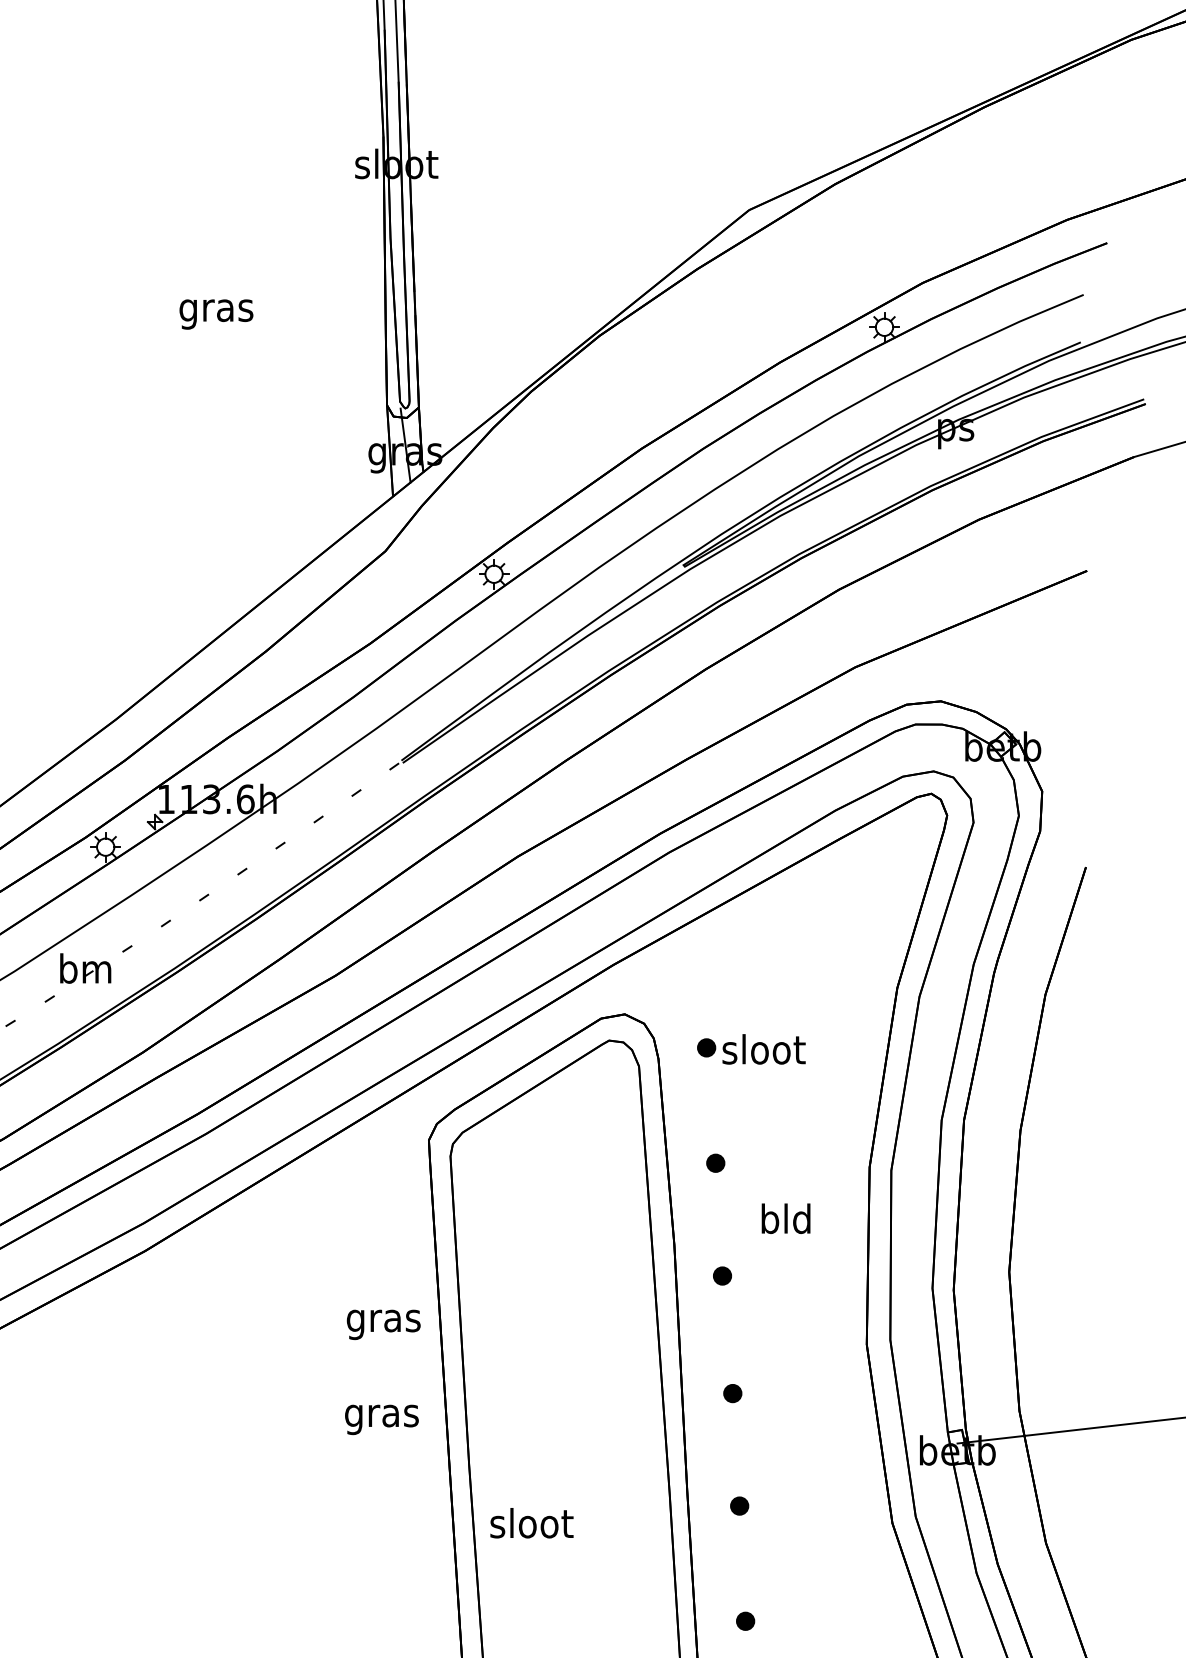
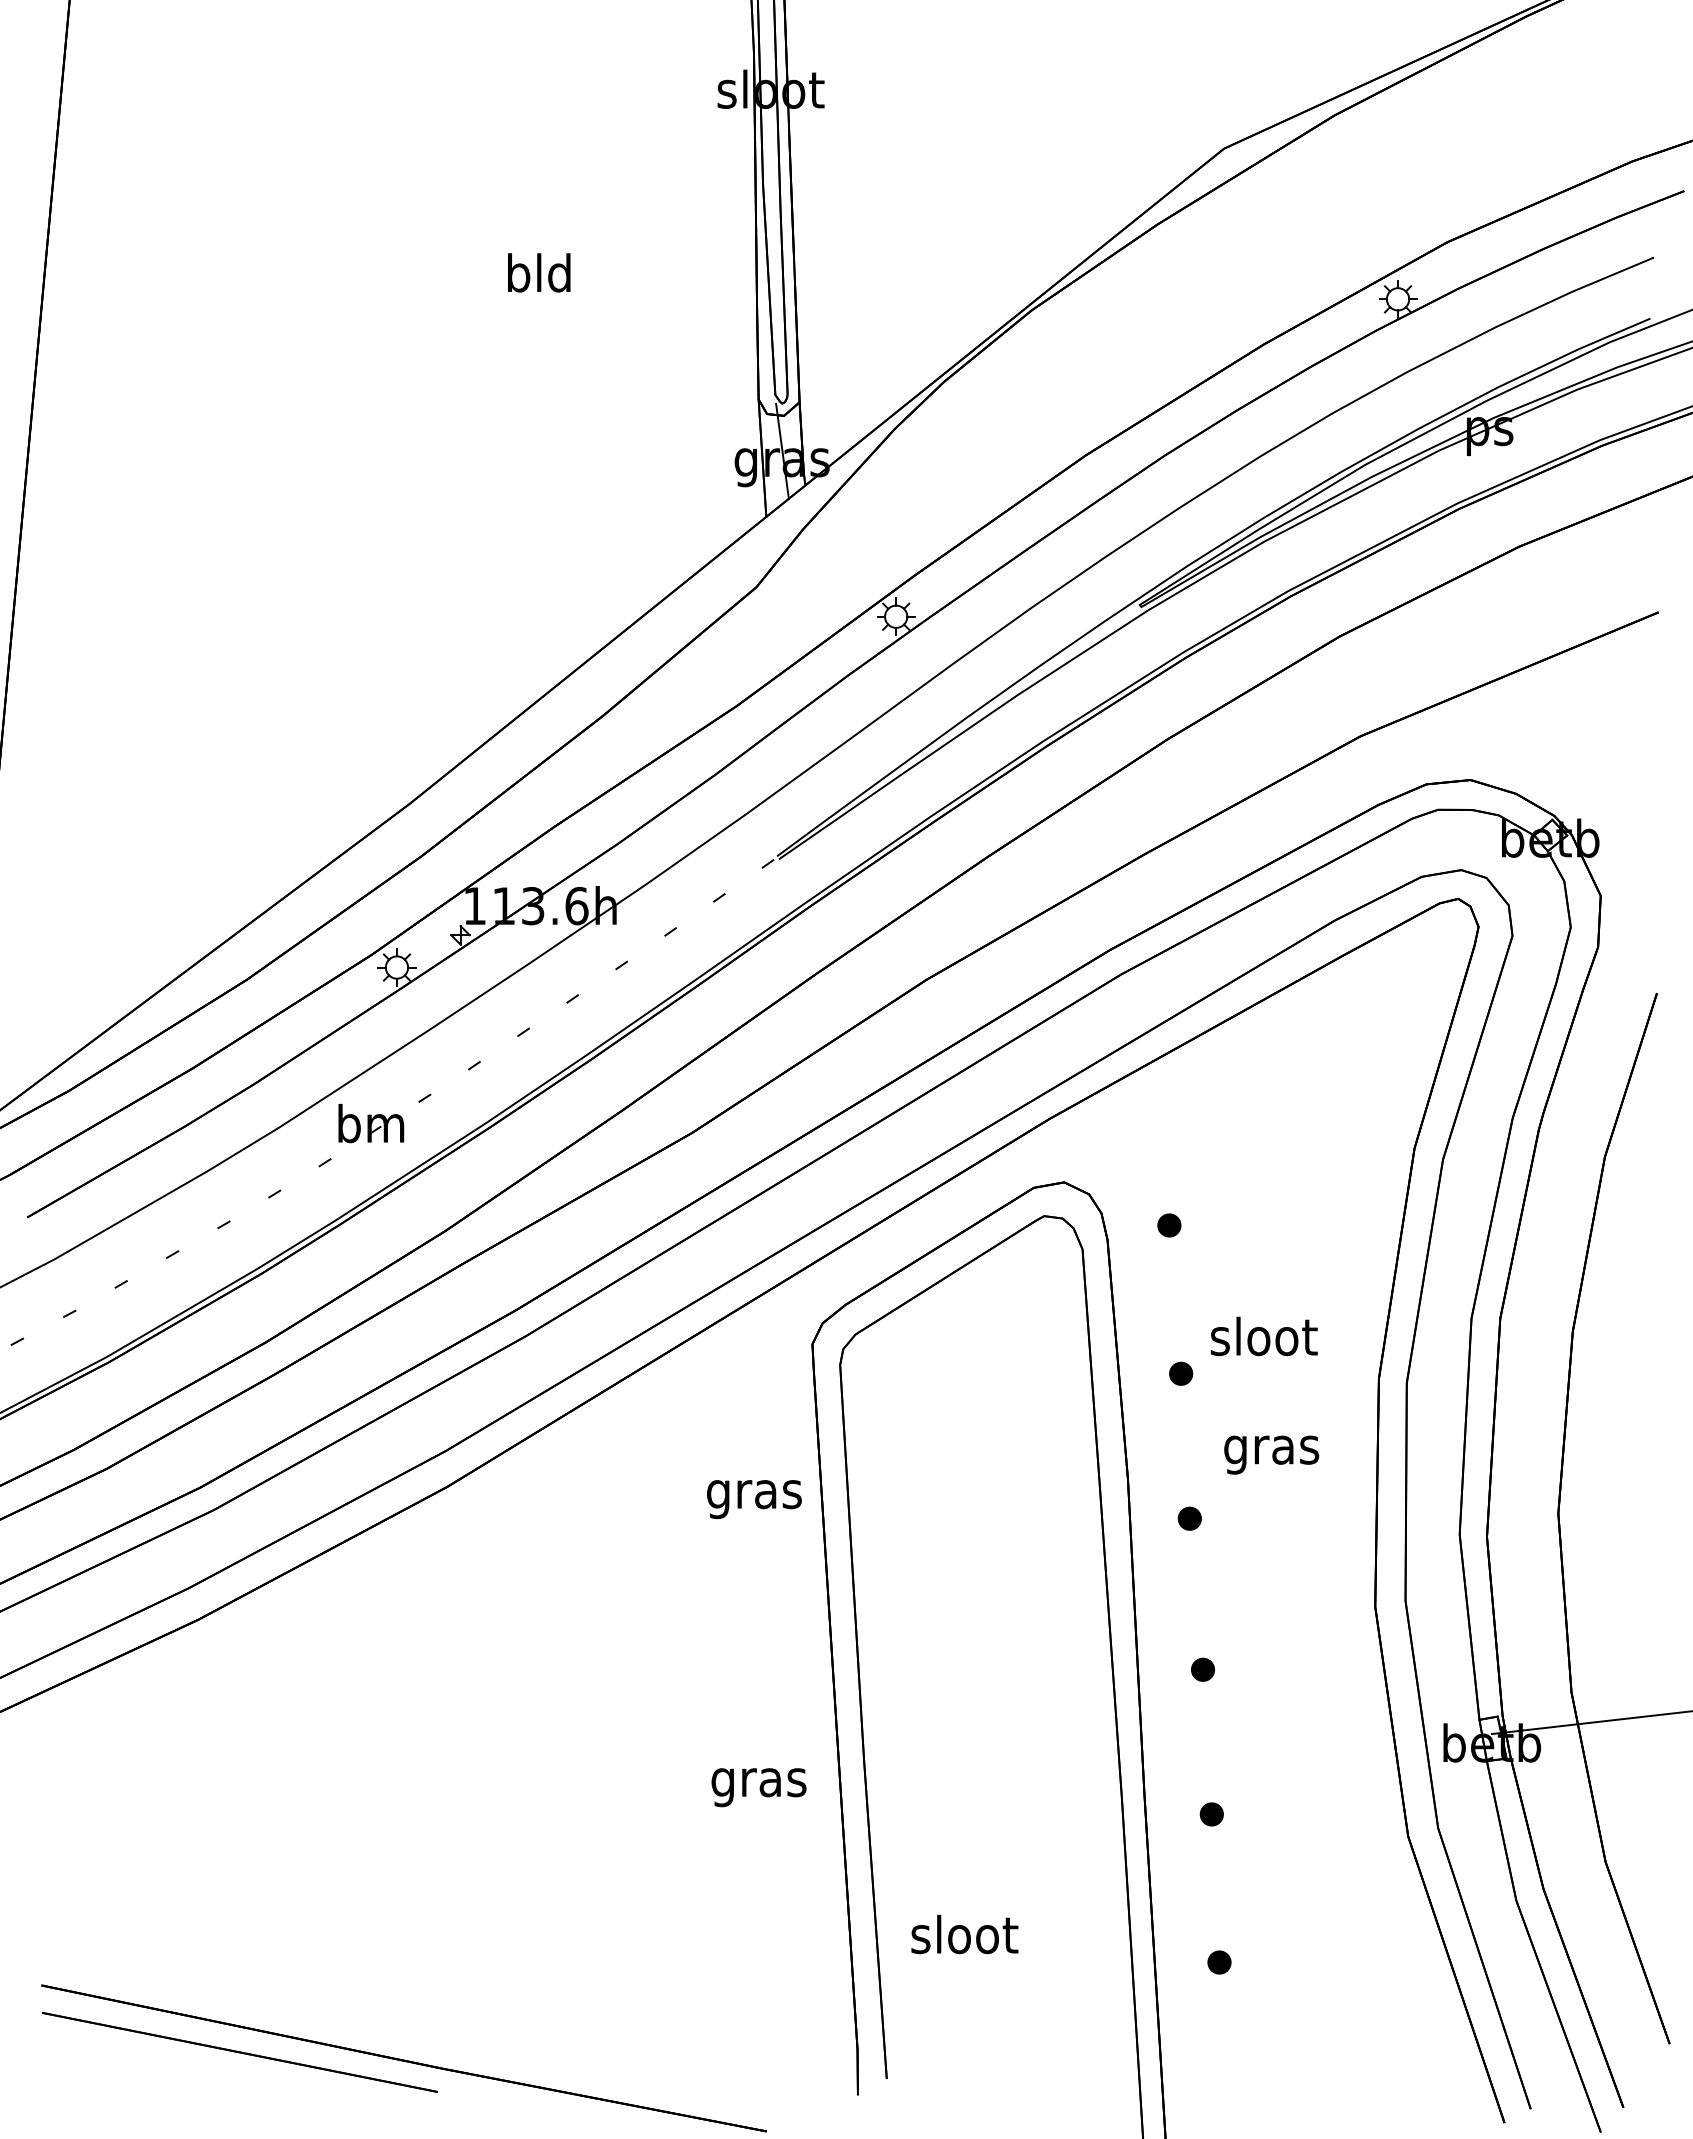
text: (215, 310) -> (538, 277), gras -> bld
text: (763, 1049) -> (1263, 1336), moved
text: (786, 1222) -> (1271, 1449), bld -> gras
text: (383, 1324) -> (754, 1499), moved
text: (381, 1419) -> (758, 1787), moved
text: (531, 1523) -> (964, 1934), moved

